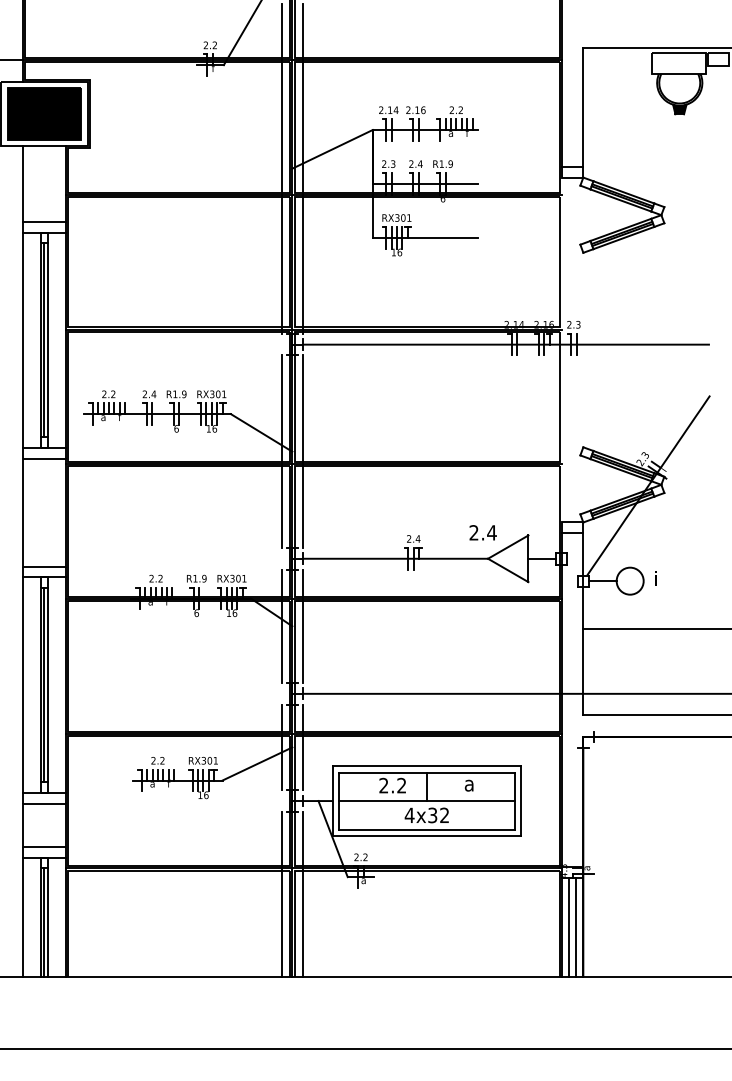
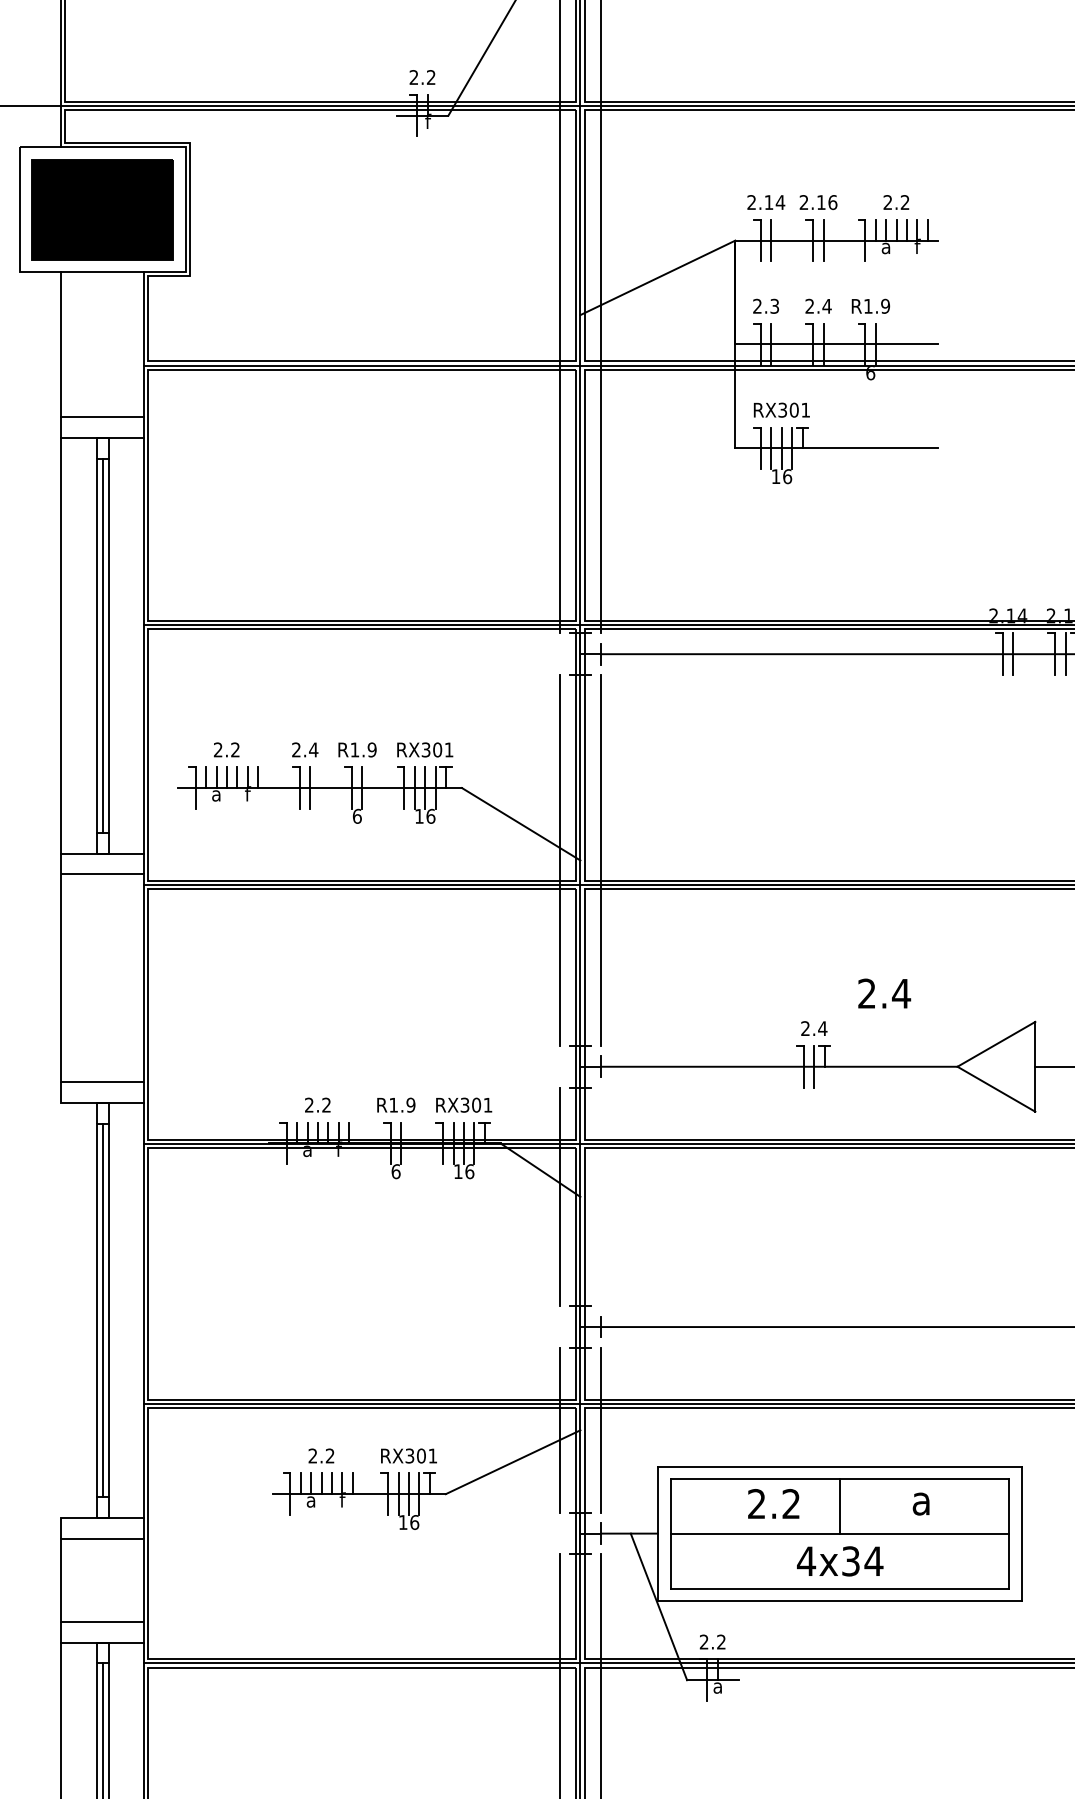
text: (482, 532) -> (883, 993), moved
line: (303, 626) -> (601, 1197), removed
line: (22, 684) -> (60, 1309), removed
text: (444, 814) -> (873, 1559), 4x32 -> 4x34

